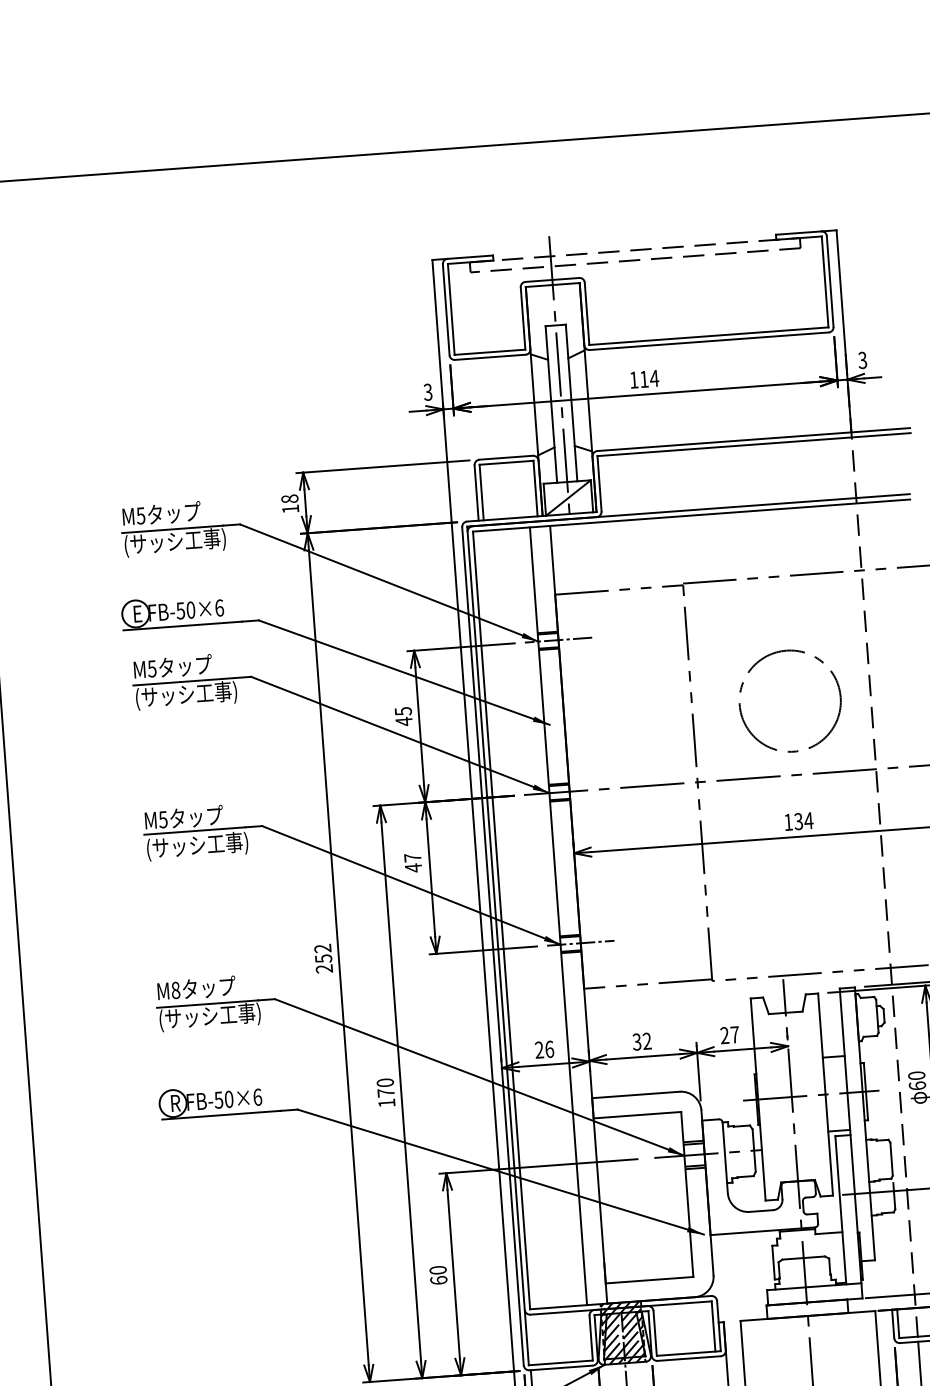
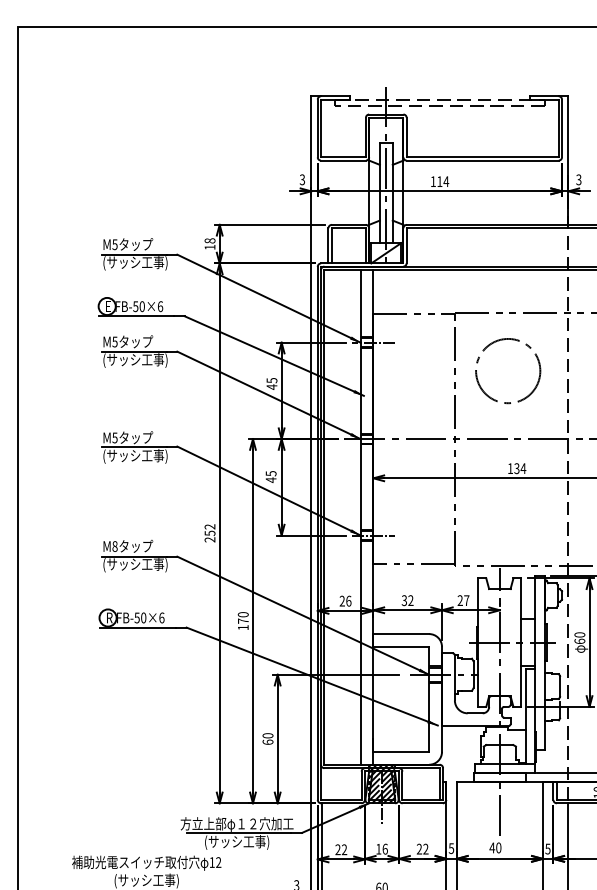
circle: (790, 701) -> (508, 371), moved
text: (413, 857) -> (271, 473), 47 -> 45

